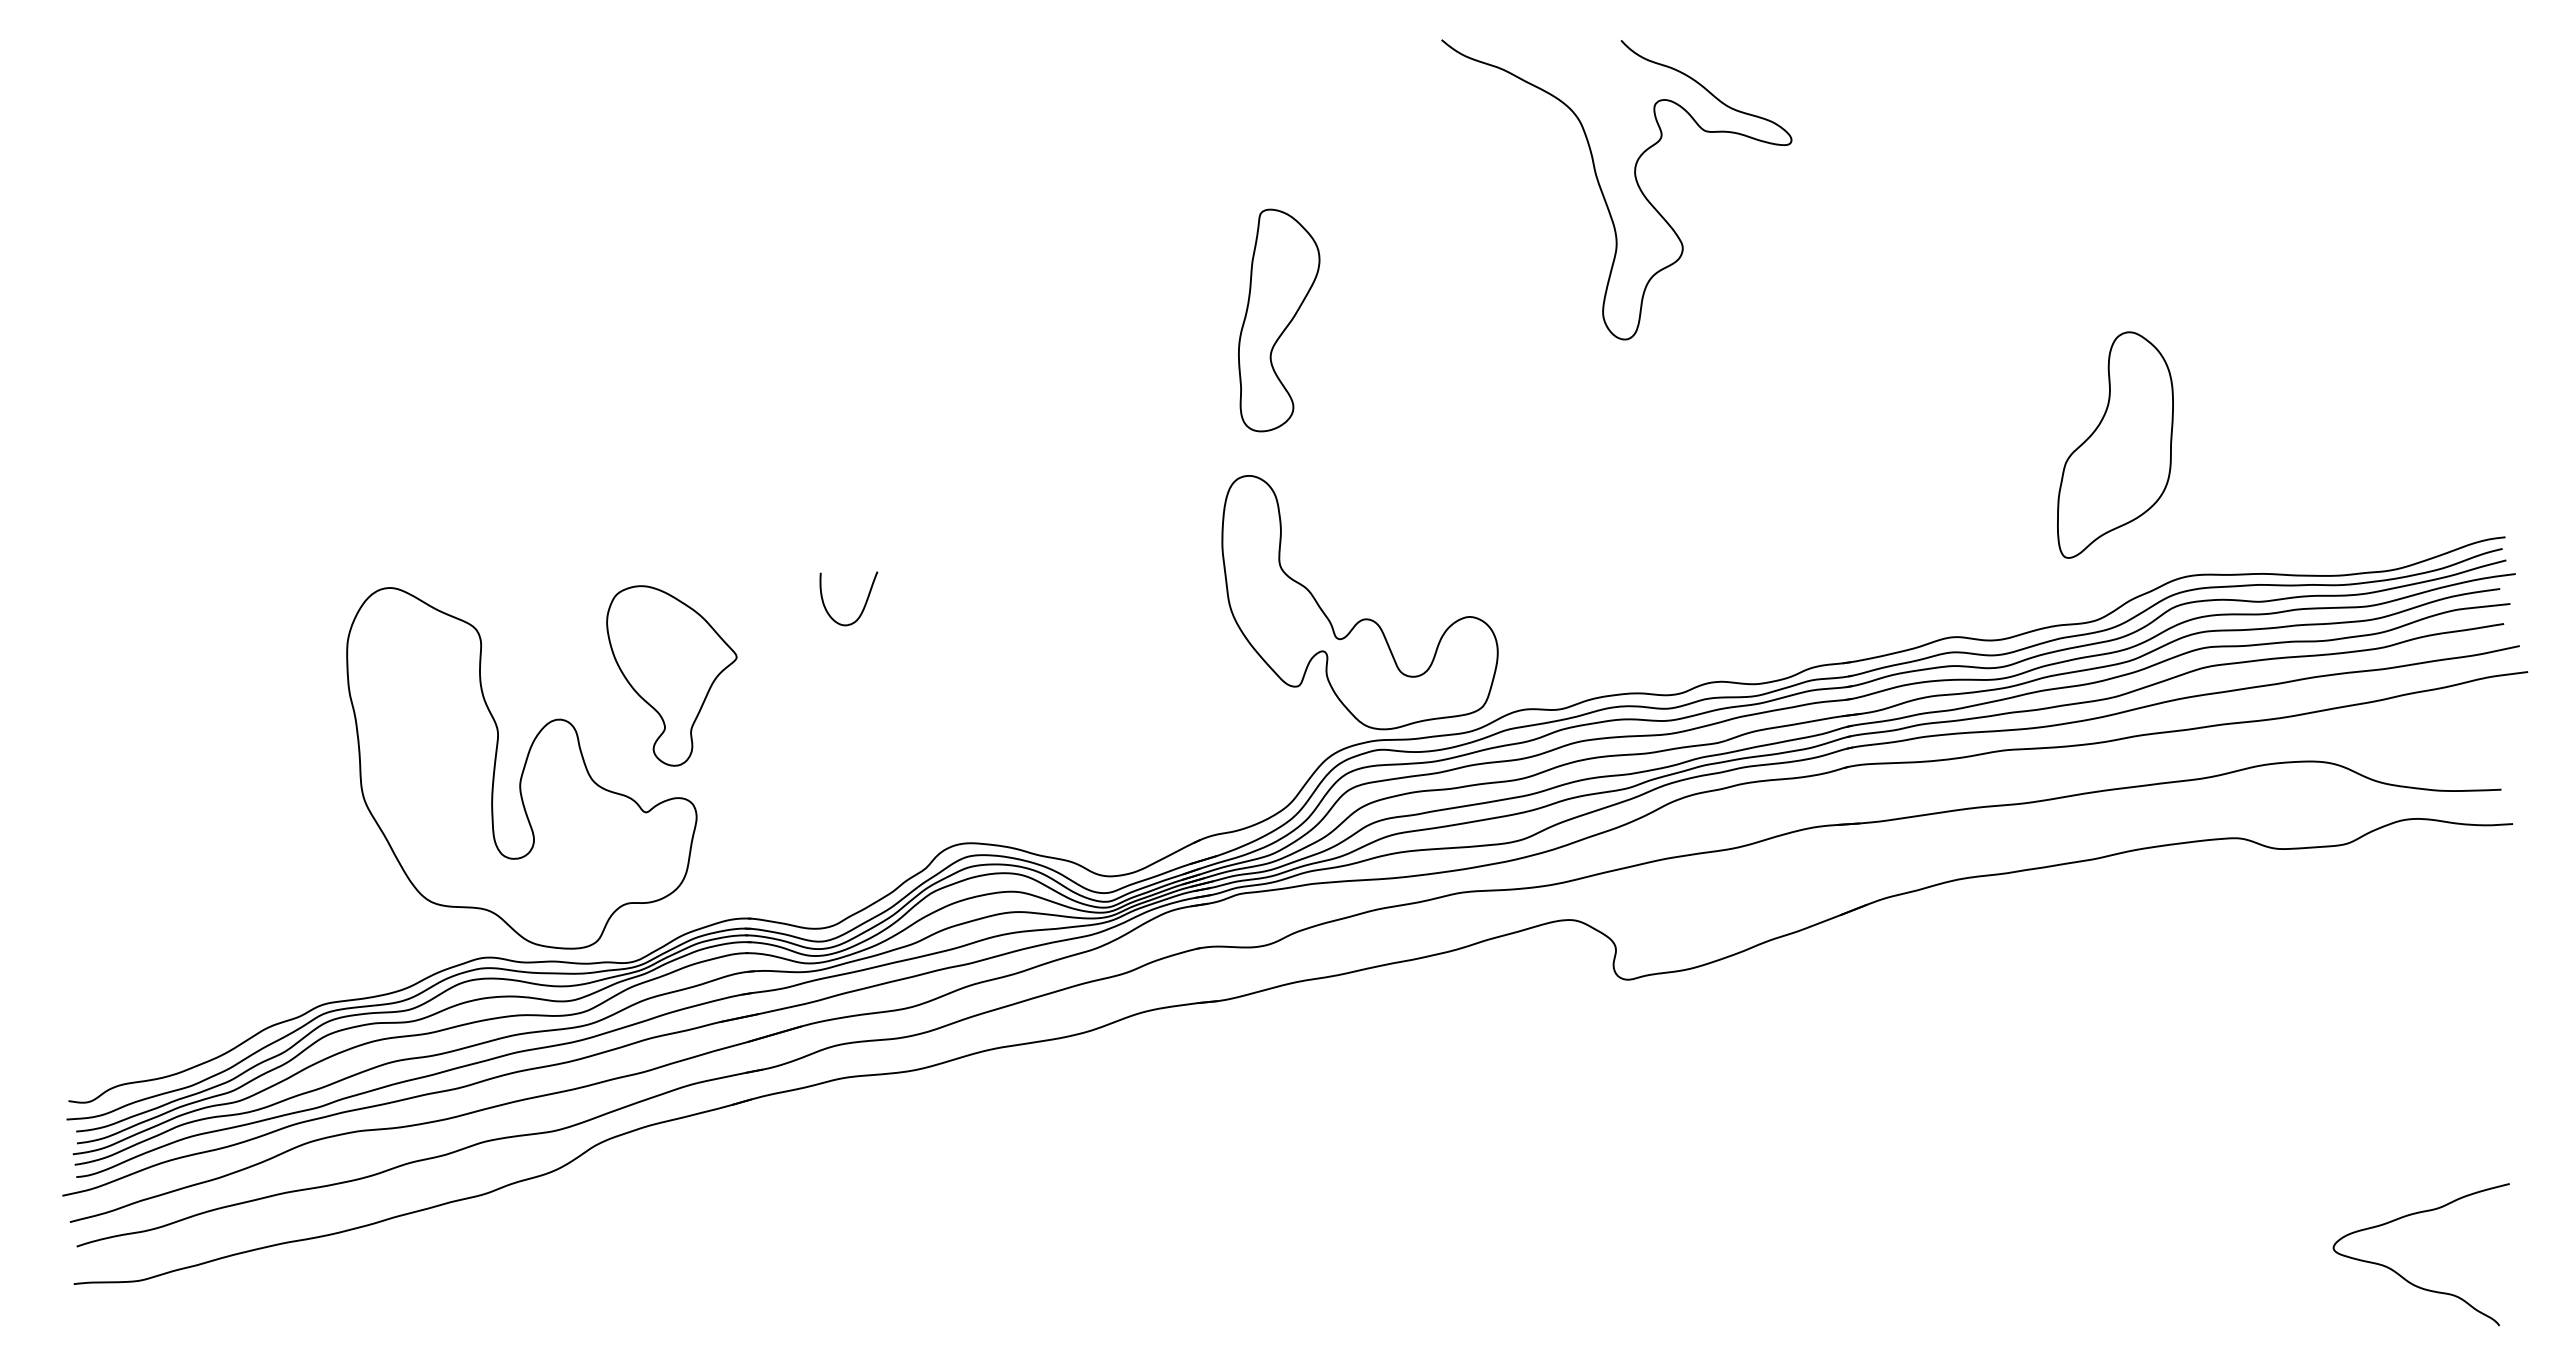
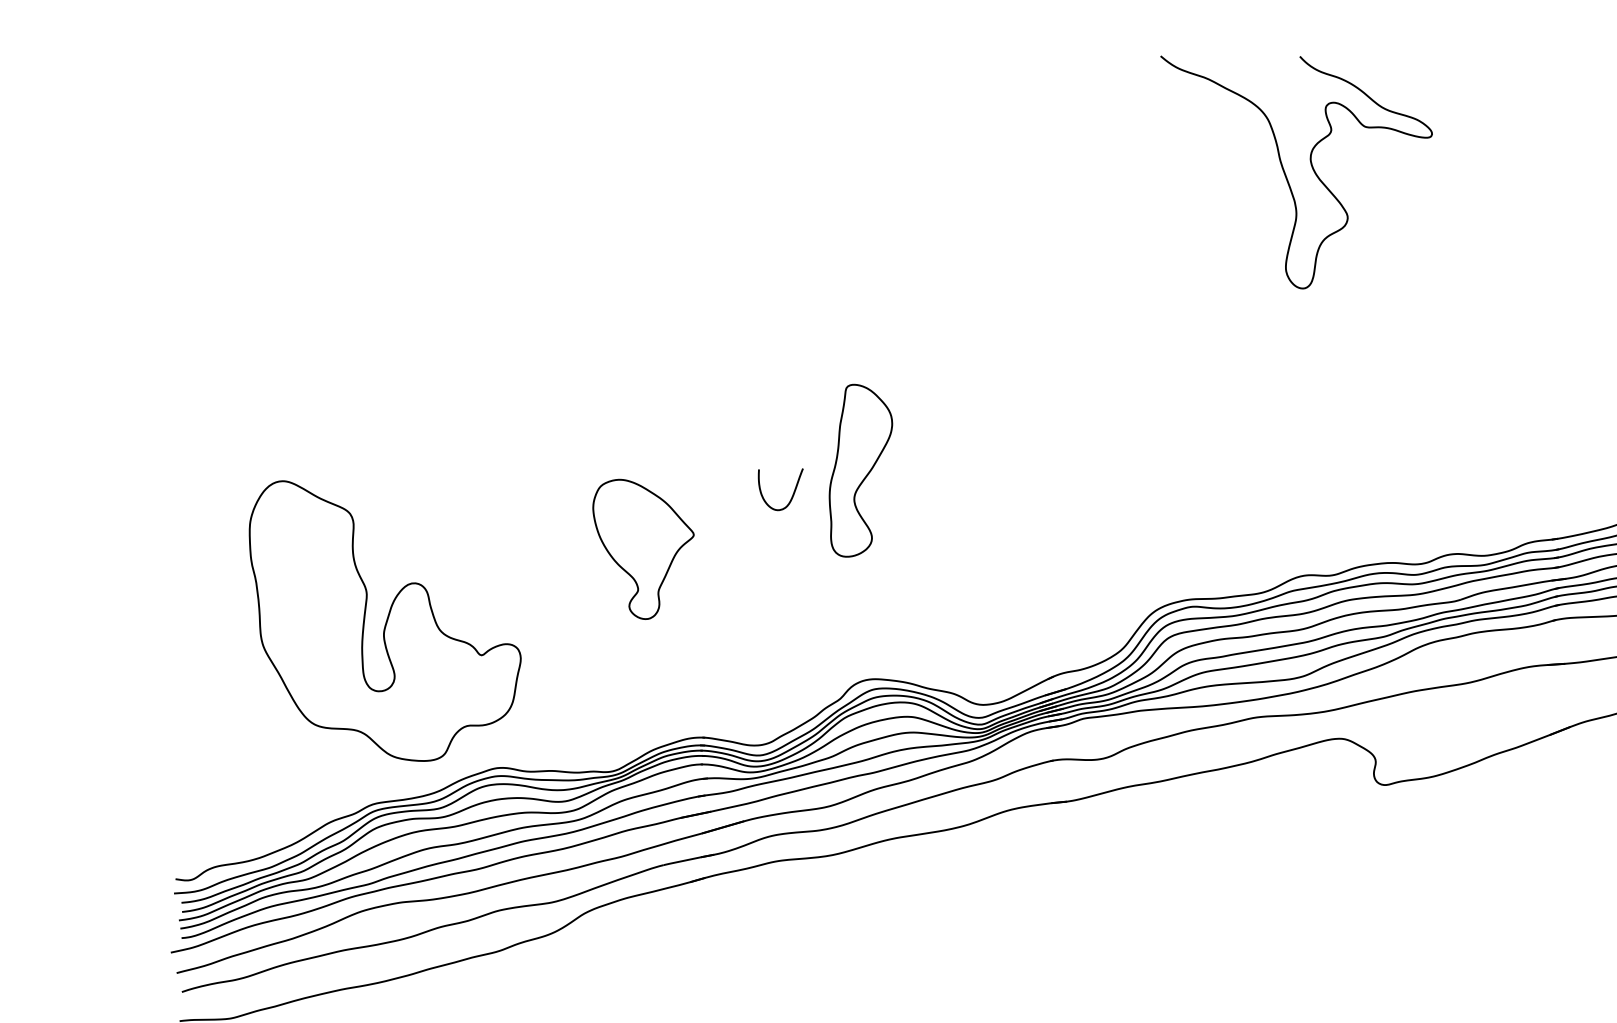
curve: (1603, 192) -> (1286, 174), moved
part: (1279, 320) -> (861, 470), moved
part: (1363, 618) -> (1179, 504), removed
part: (521, 768) -> (384, 621), moved

